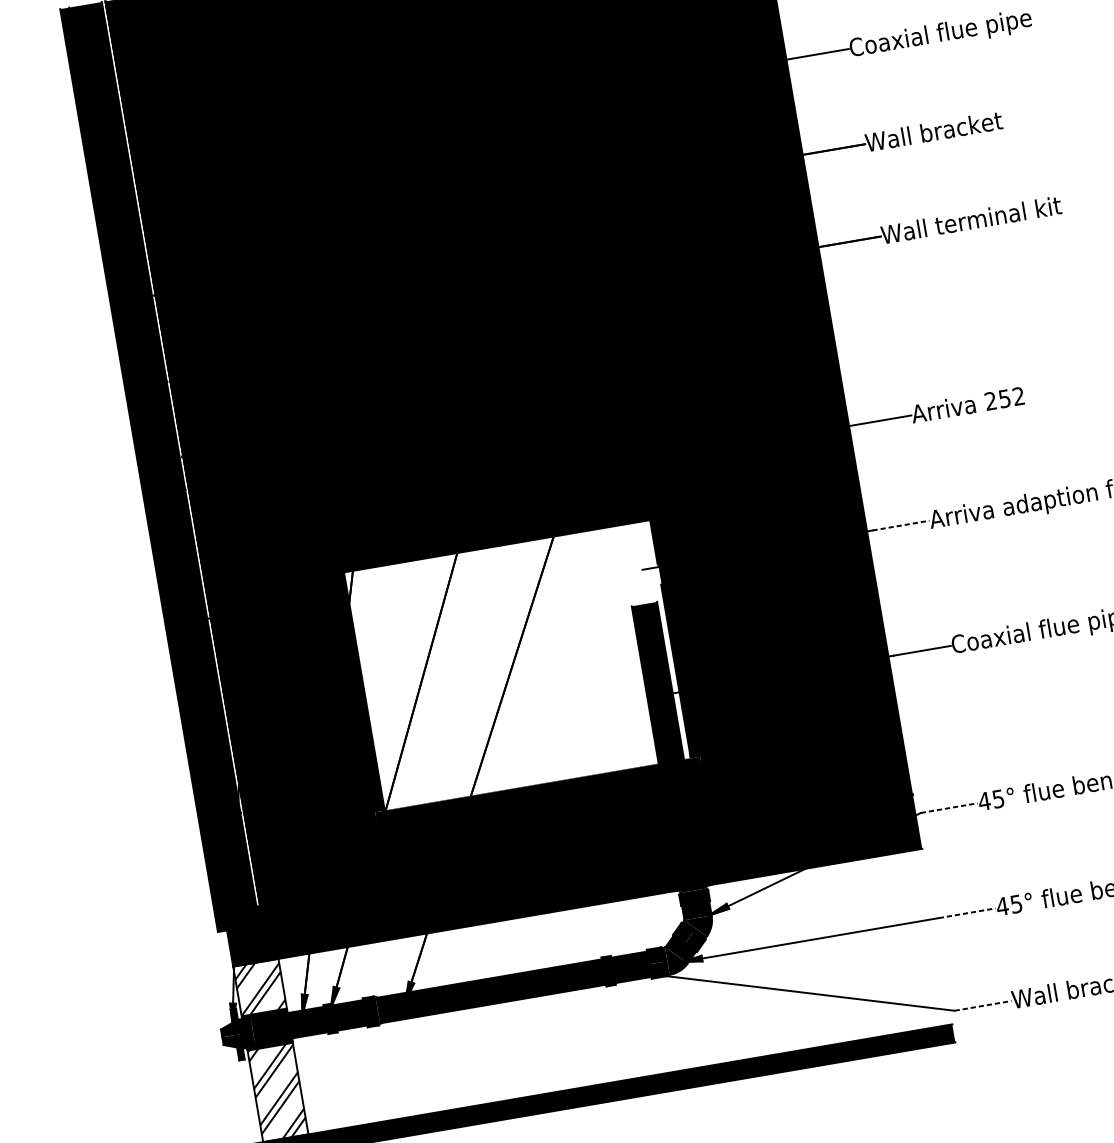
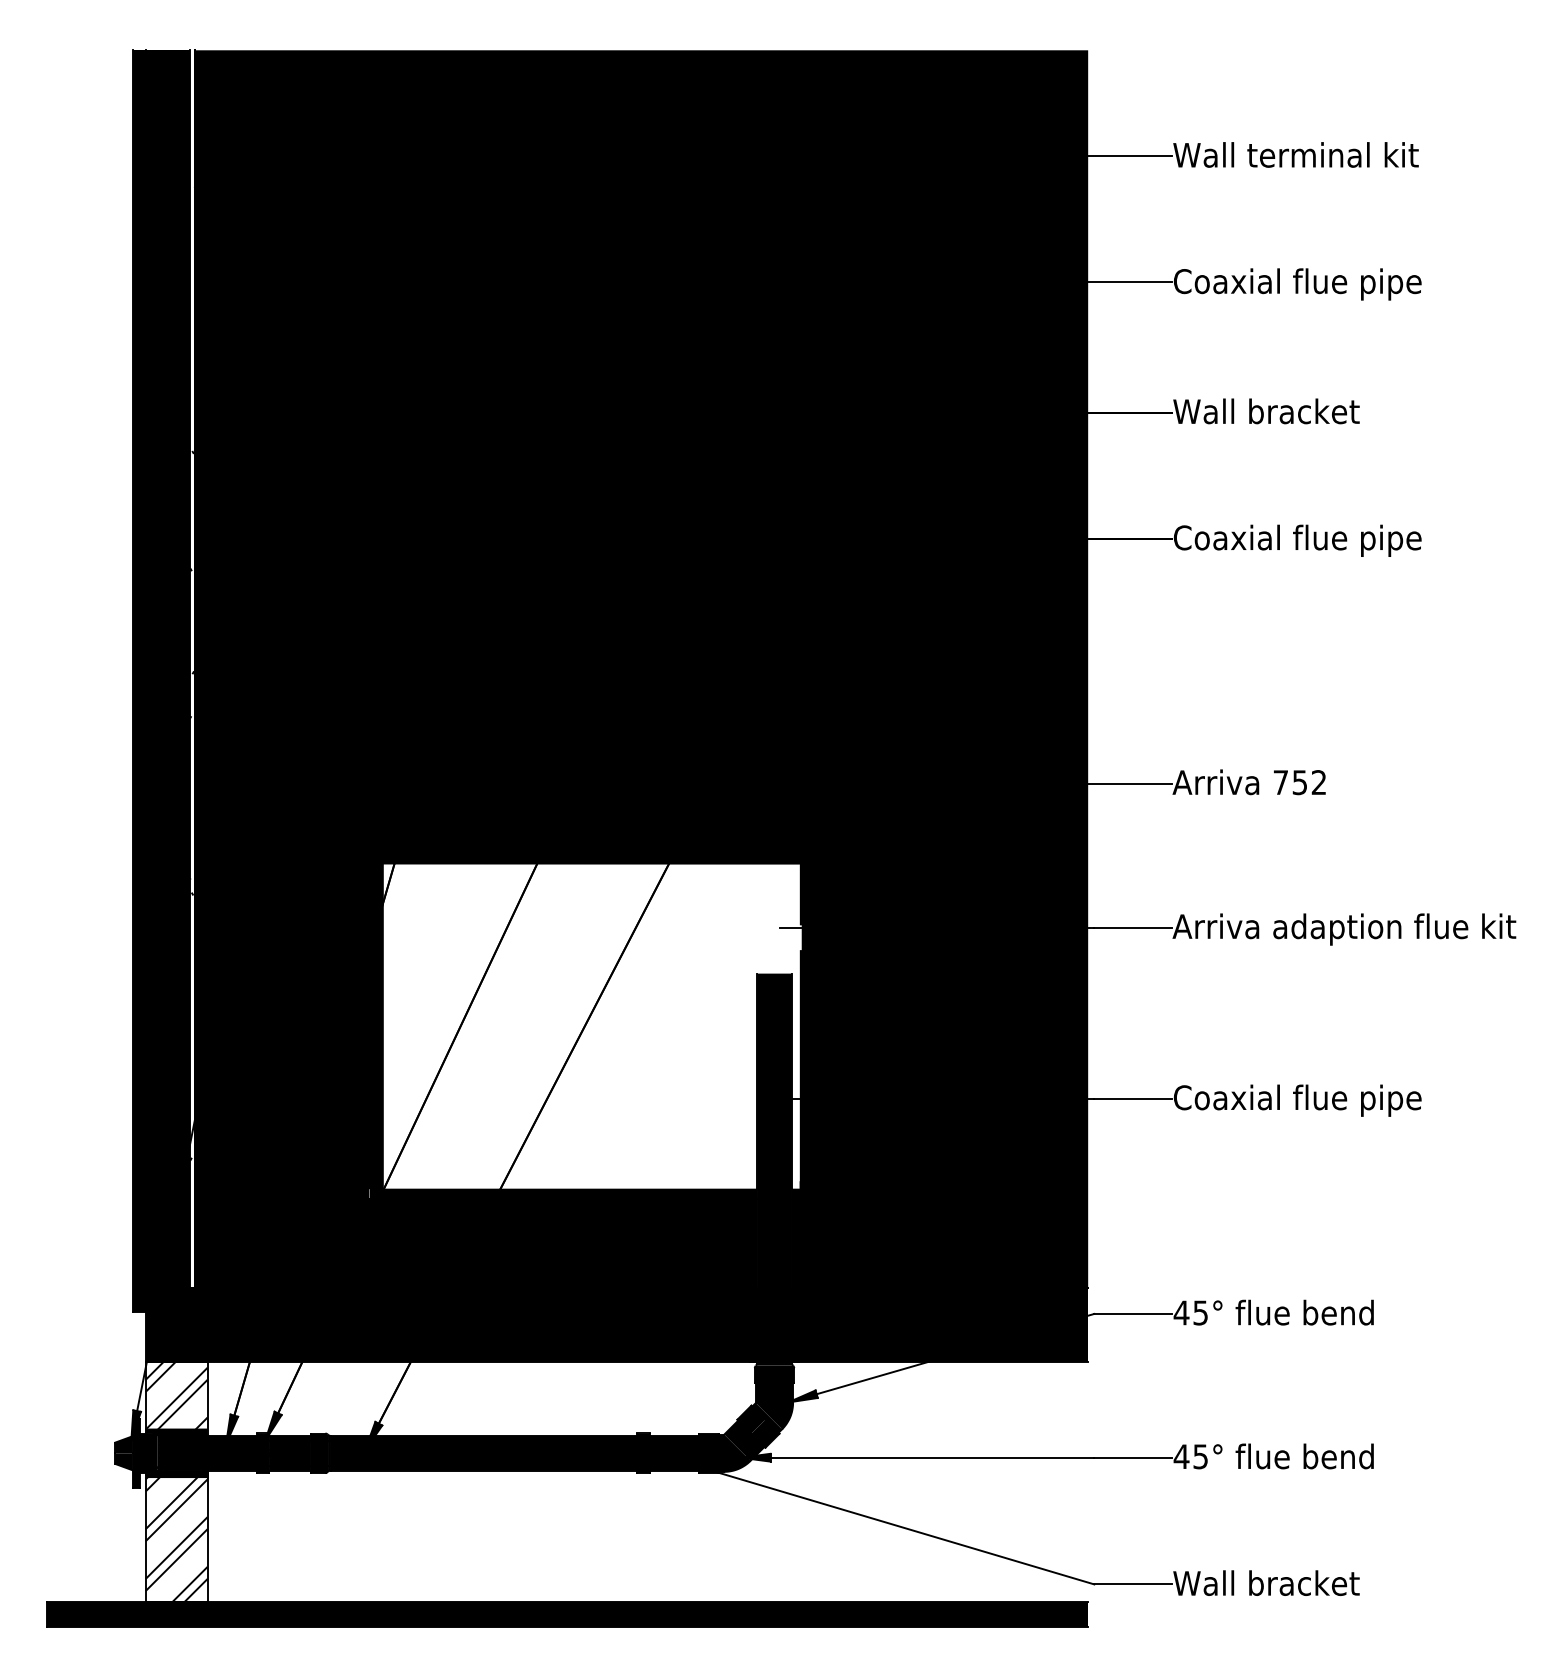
text: (972, 222) -> (1297, 540), Wall terminal kit -> Coaxial flue pipe
text: (990, 401) -> (1280, 782), 252 -> 752
line: (901, 525) -> (1133, 927), dashed -> solid
line: (949, 807) -> (1133, 1313), dashed -> solid
line: (967, 913) -> (1133, 1457), dashed -> solid
line: (983, 1005) -> (1133, 1584), dashed -> solid

